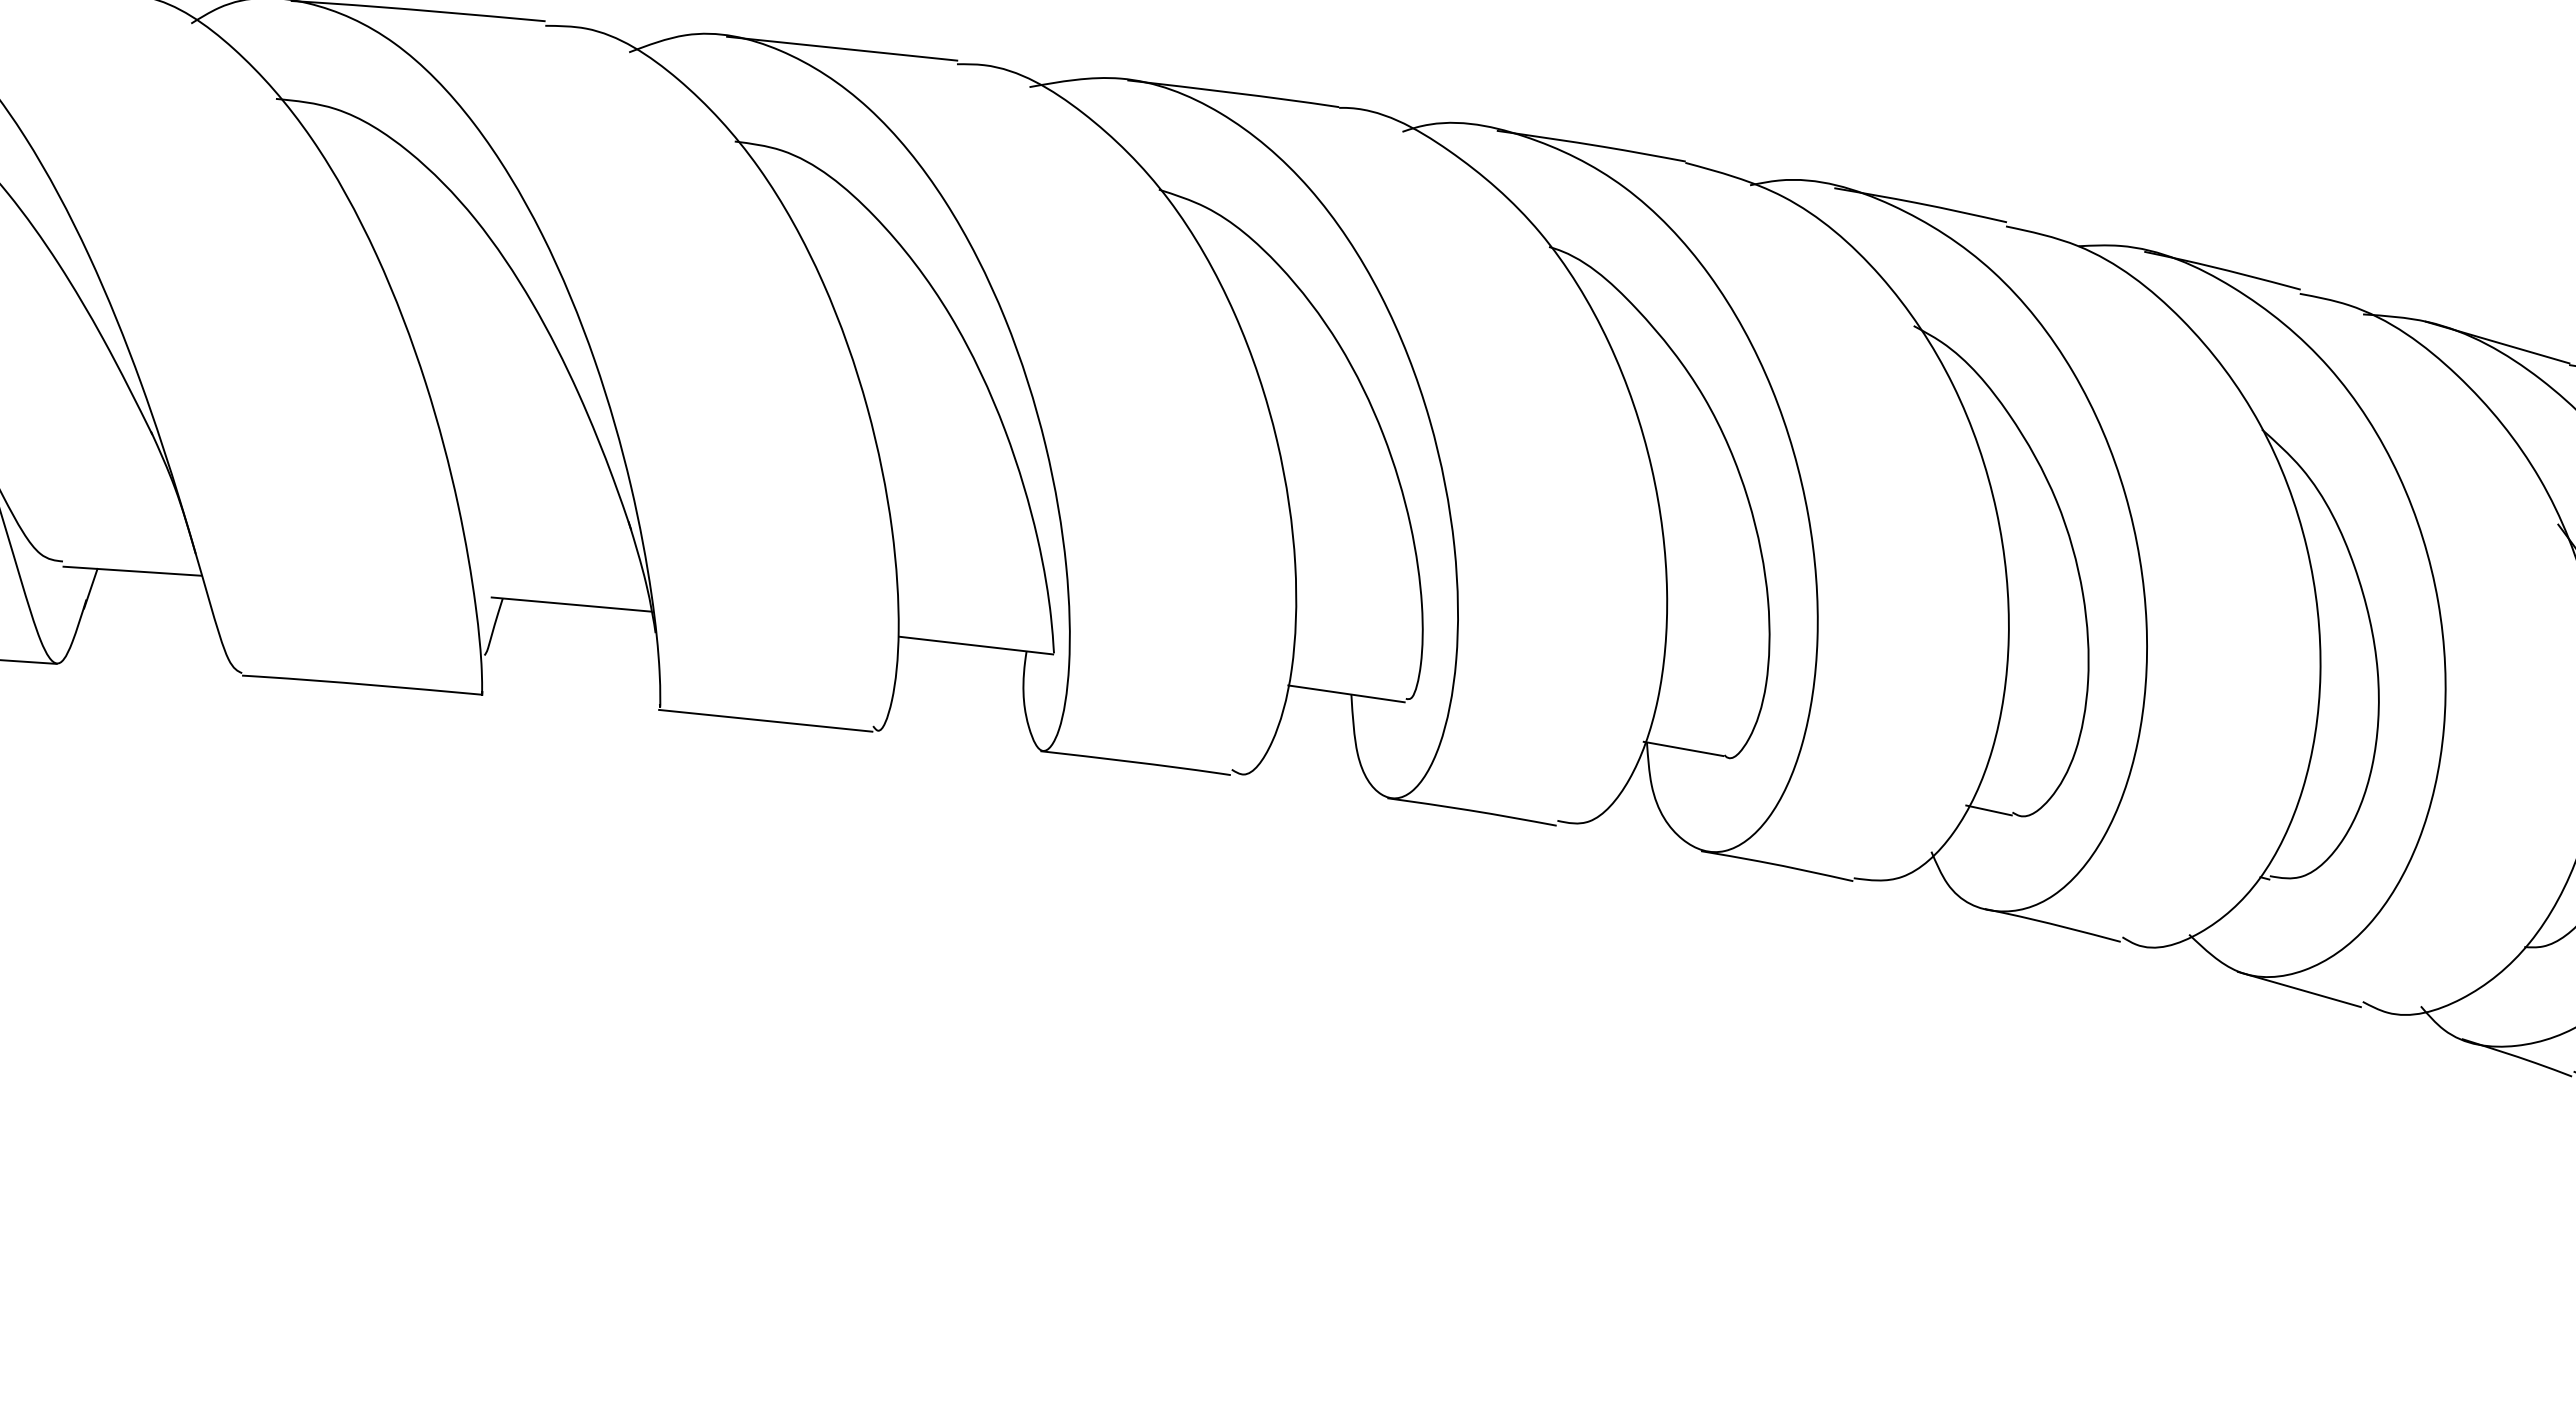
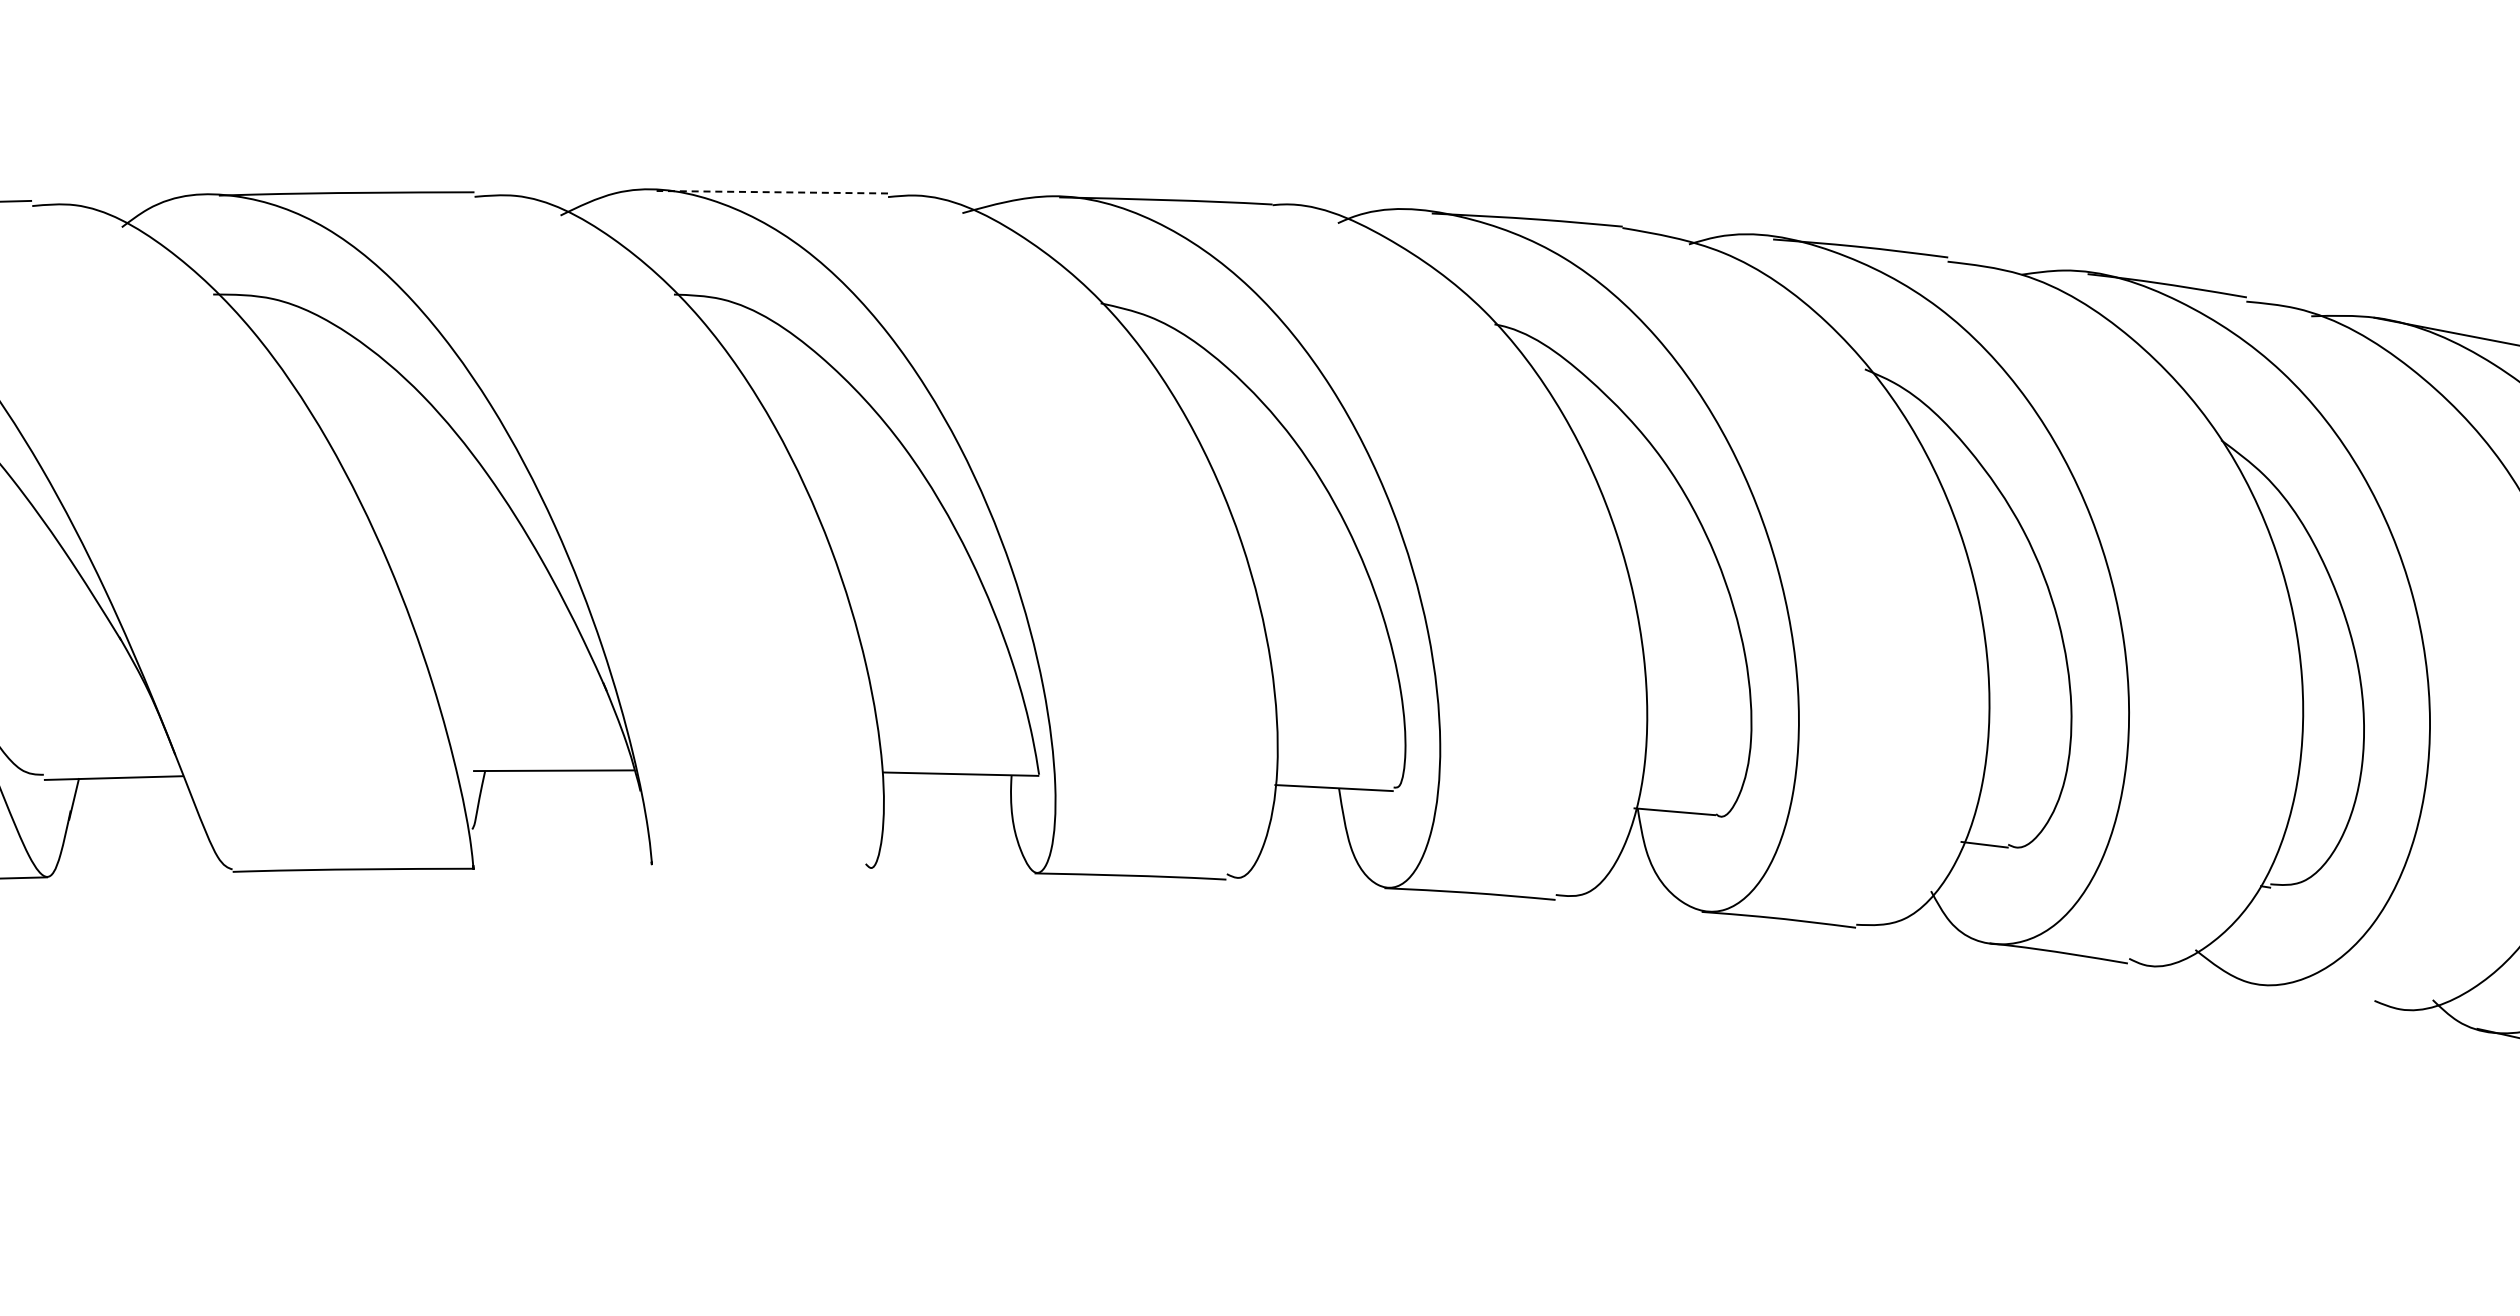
line: (842, 48) -> (772, 191), solid -> dashed
line: (765, 720) -> (758, 868), removed
line: (2298, 989) -> (2309, 994), removed

